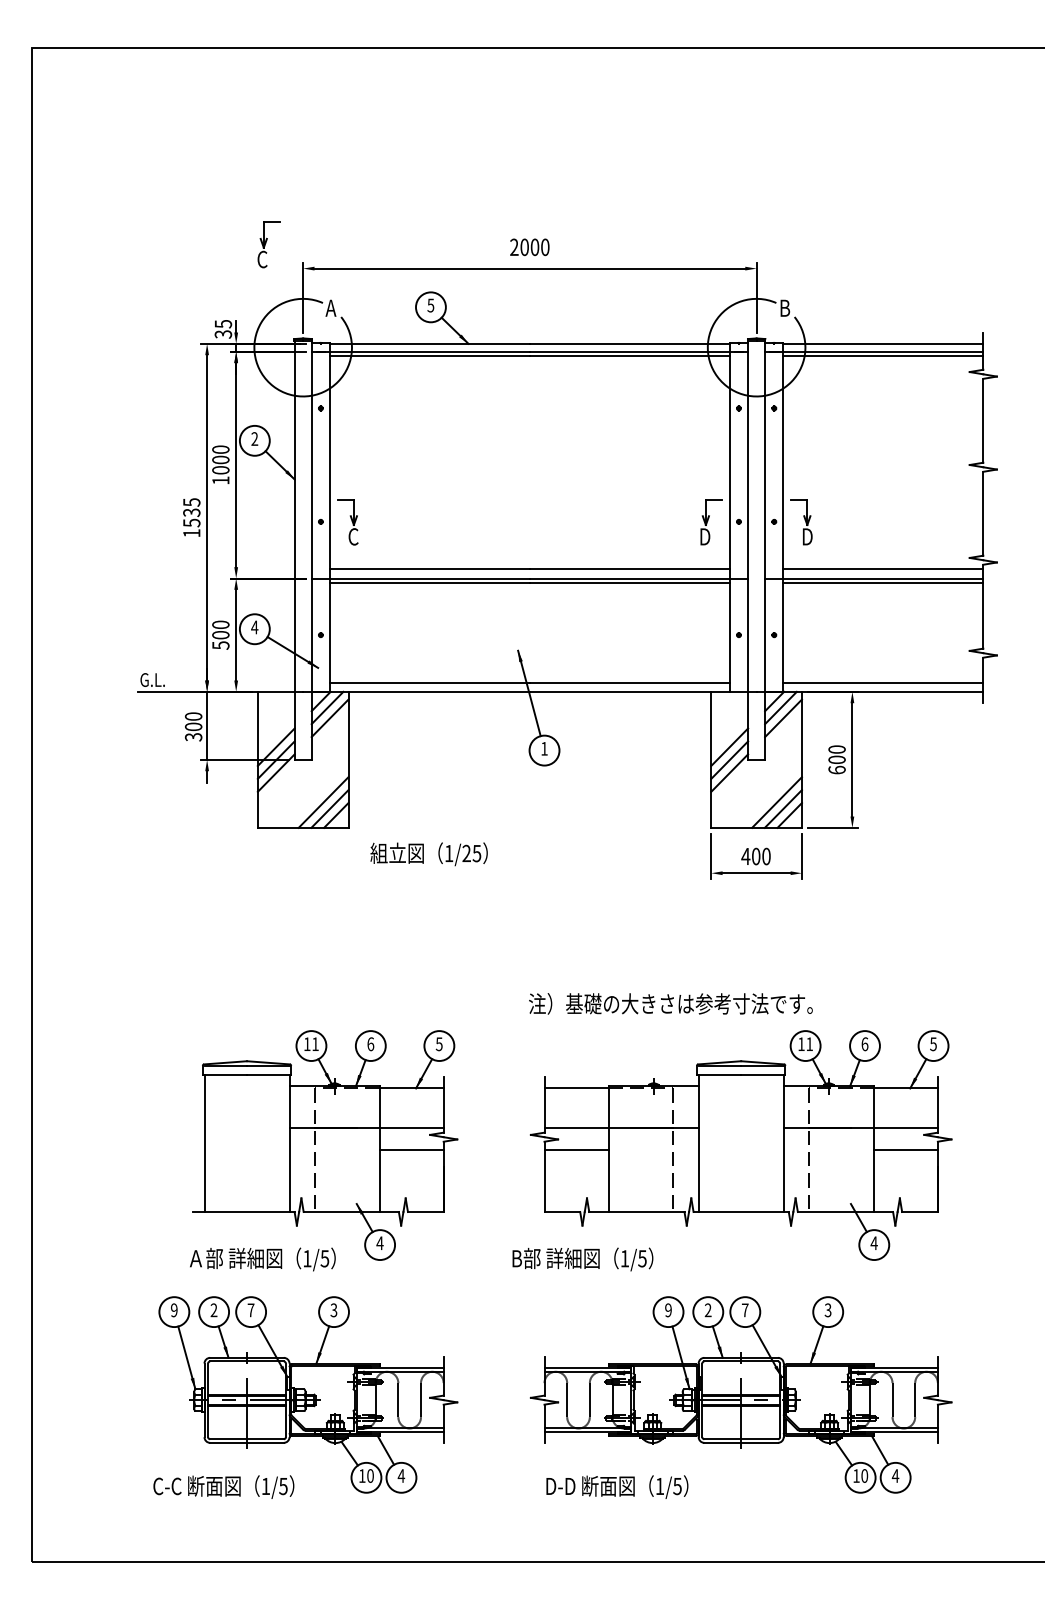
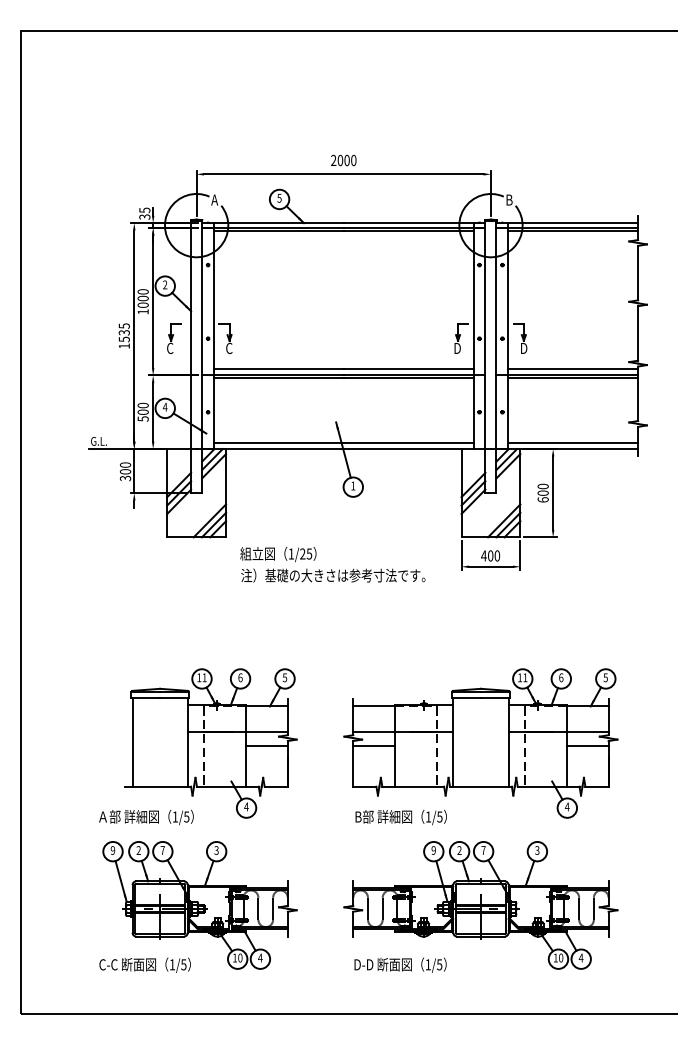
part: (269, 244) -> (174, 338), moved
text: (671, 1003) -> (333, 575), moved
text: (262, 1259) -> (146, 817), moved
text: (581, 1259) -> (400, 817), moved

